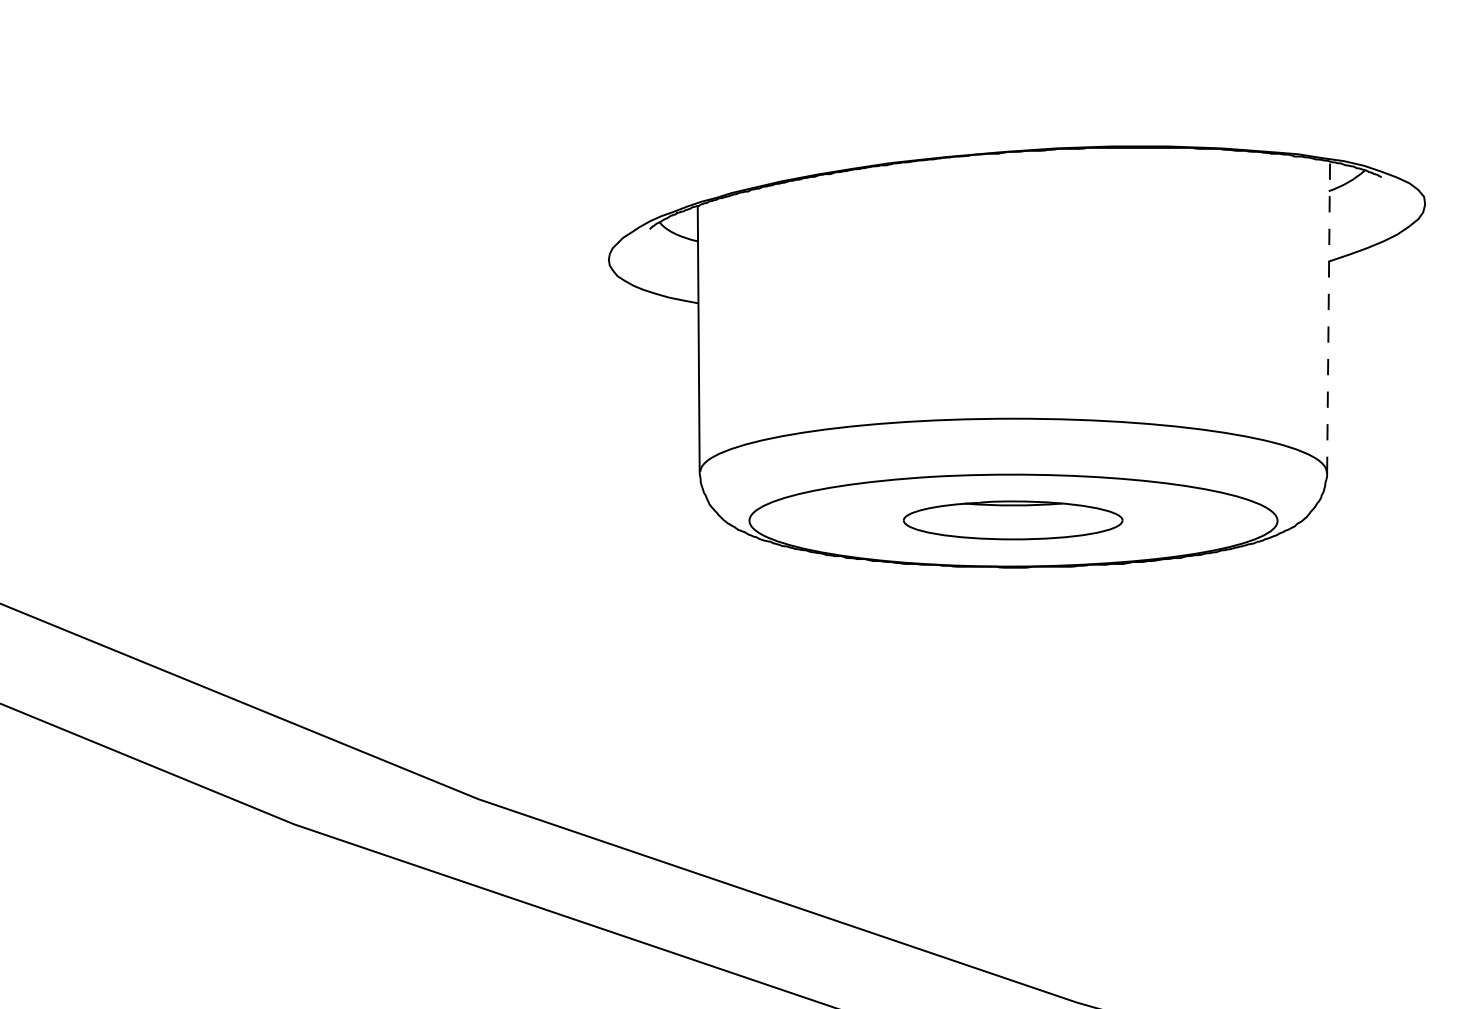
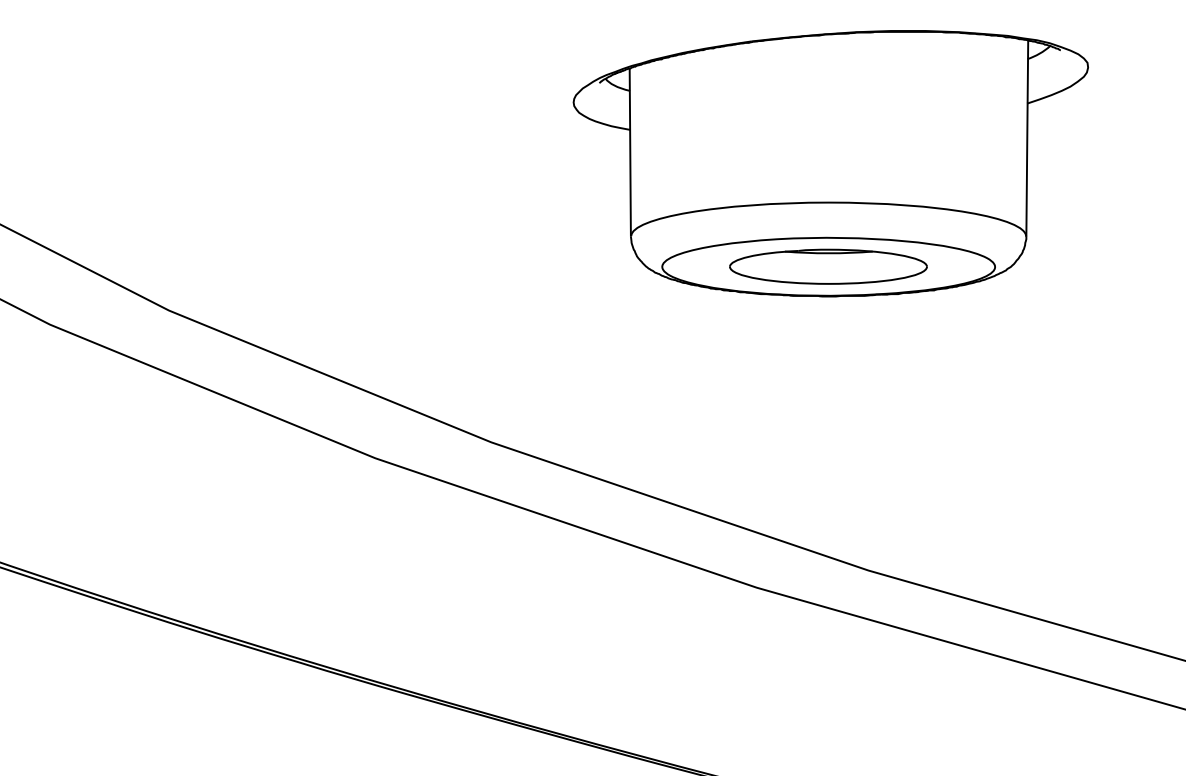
line: (1328, 317) -> (1027, 138), dashed -> solid
part: (1013, 520) -> (828, 266), size x1.43

